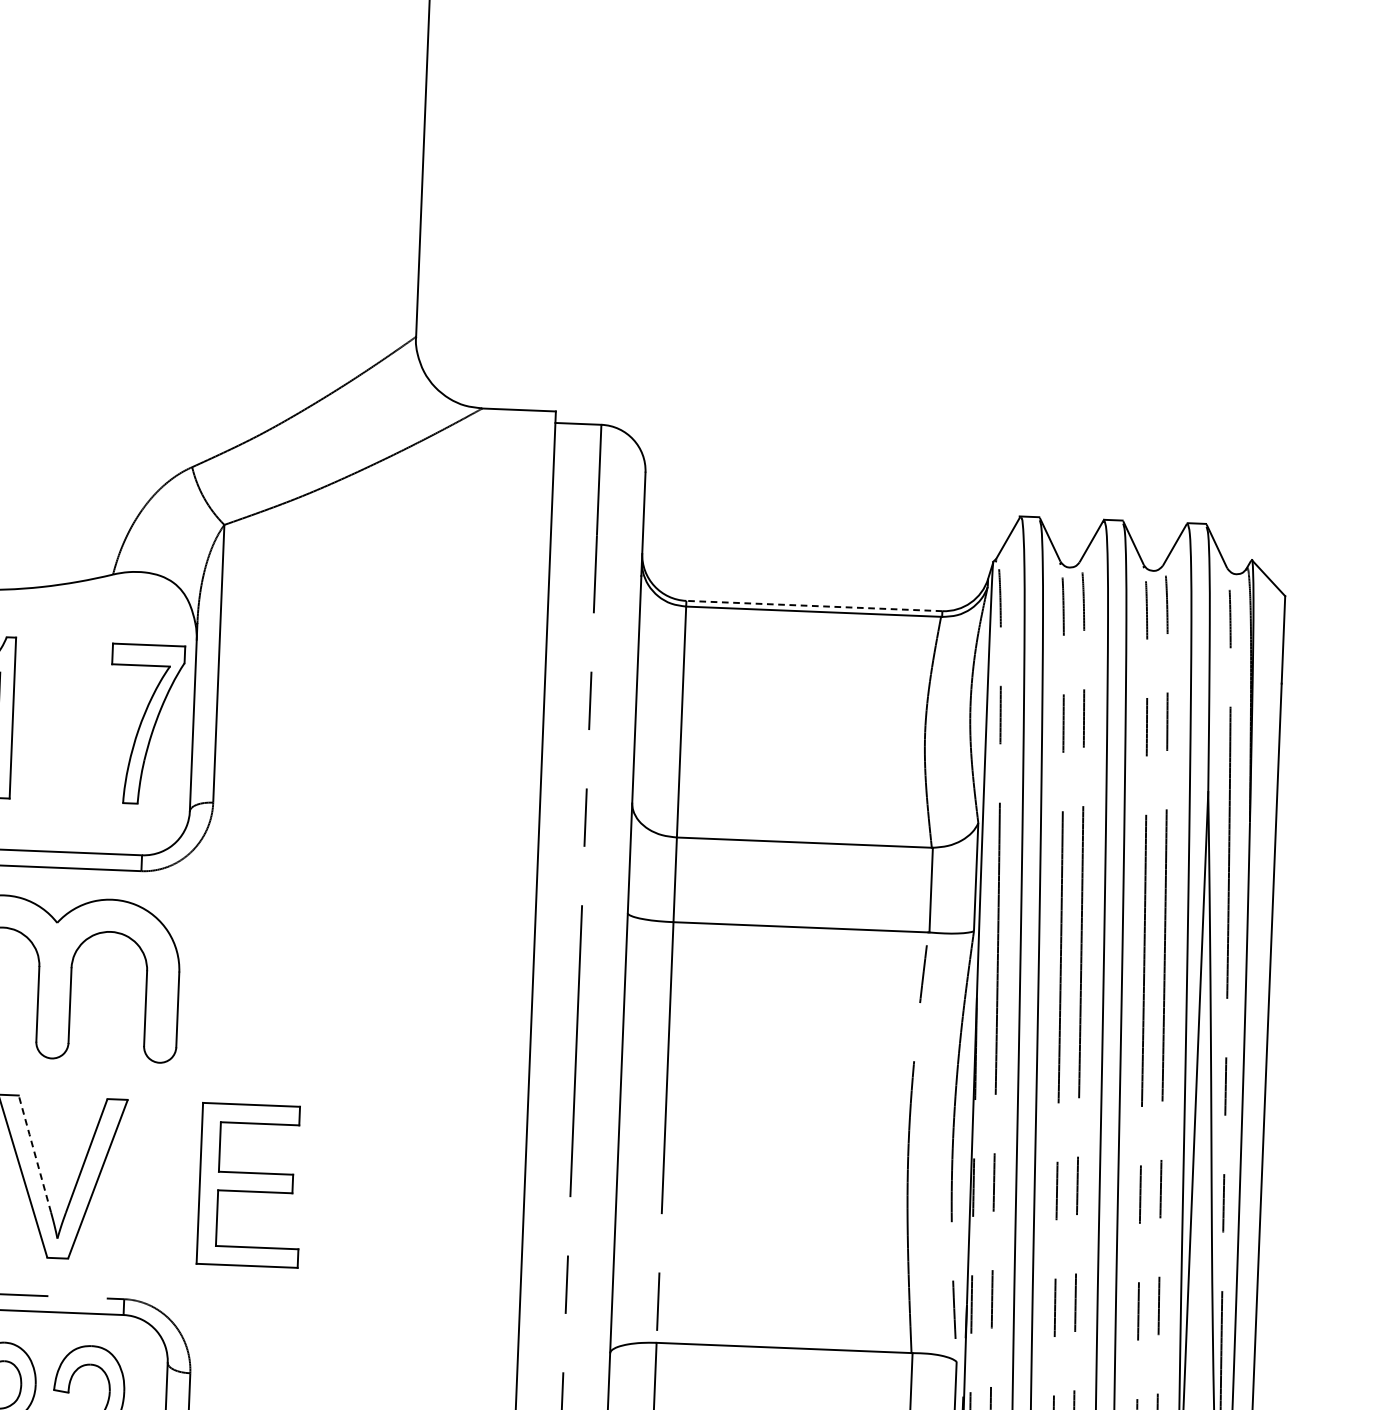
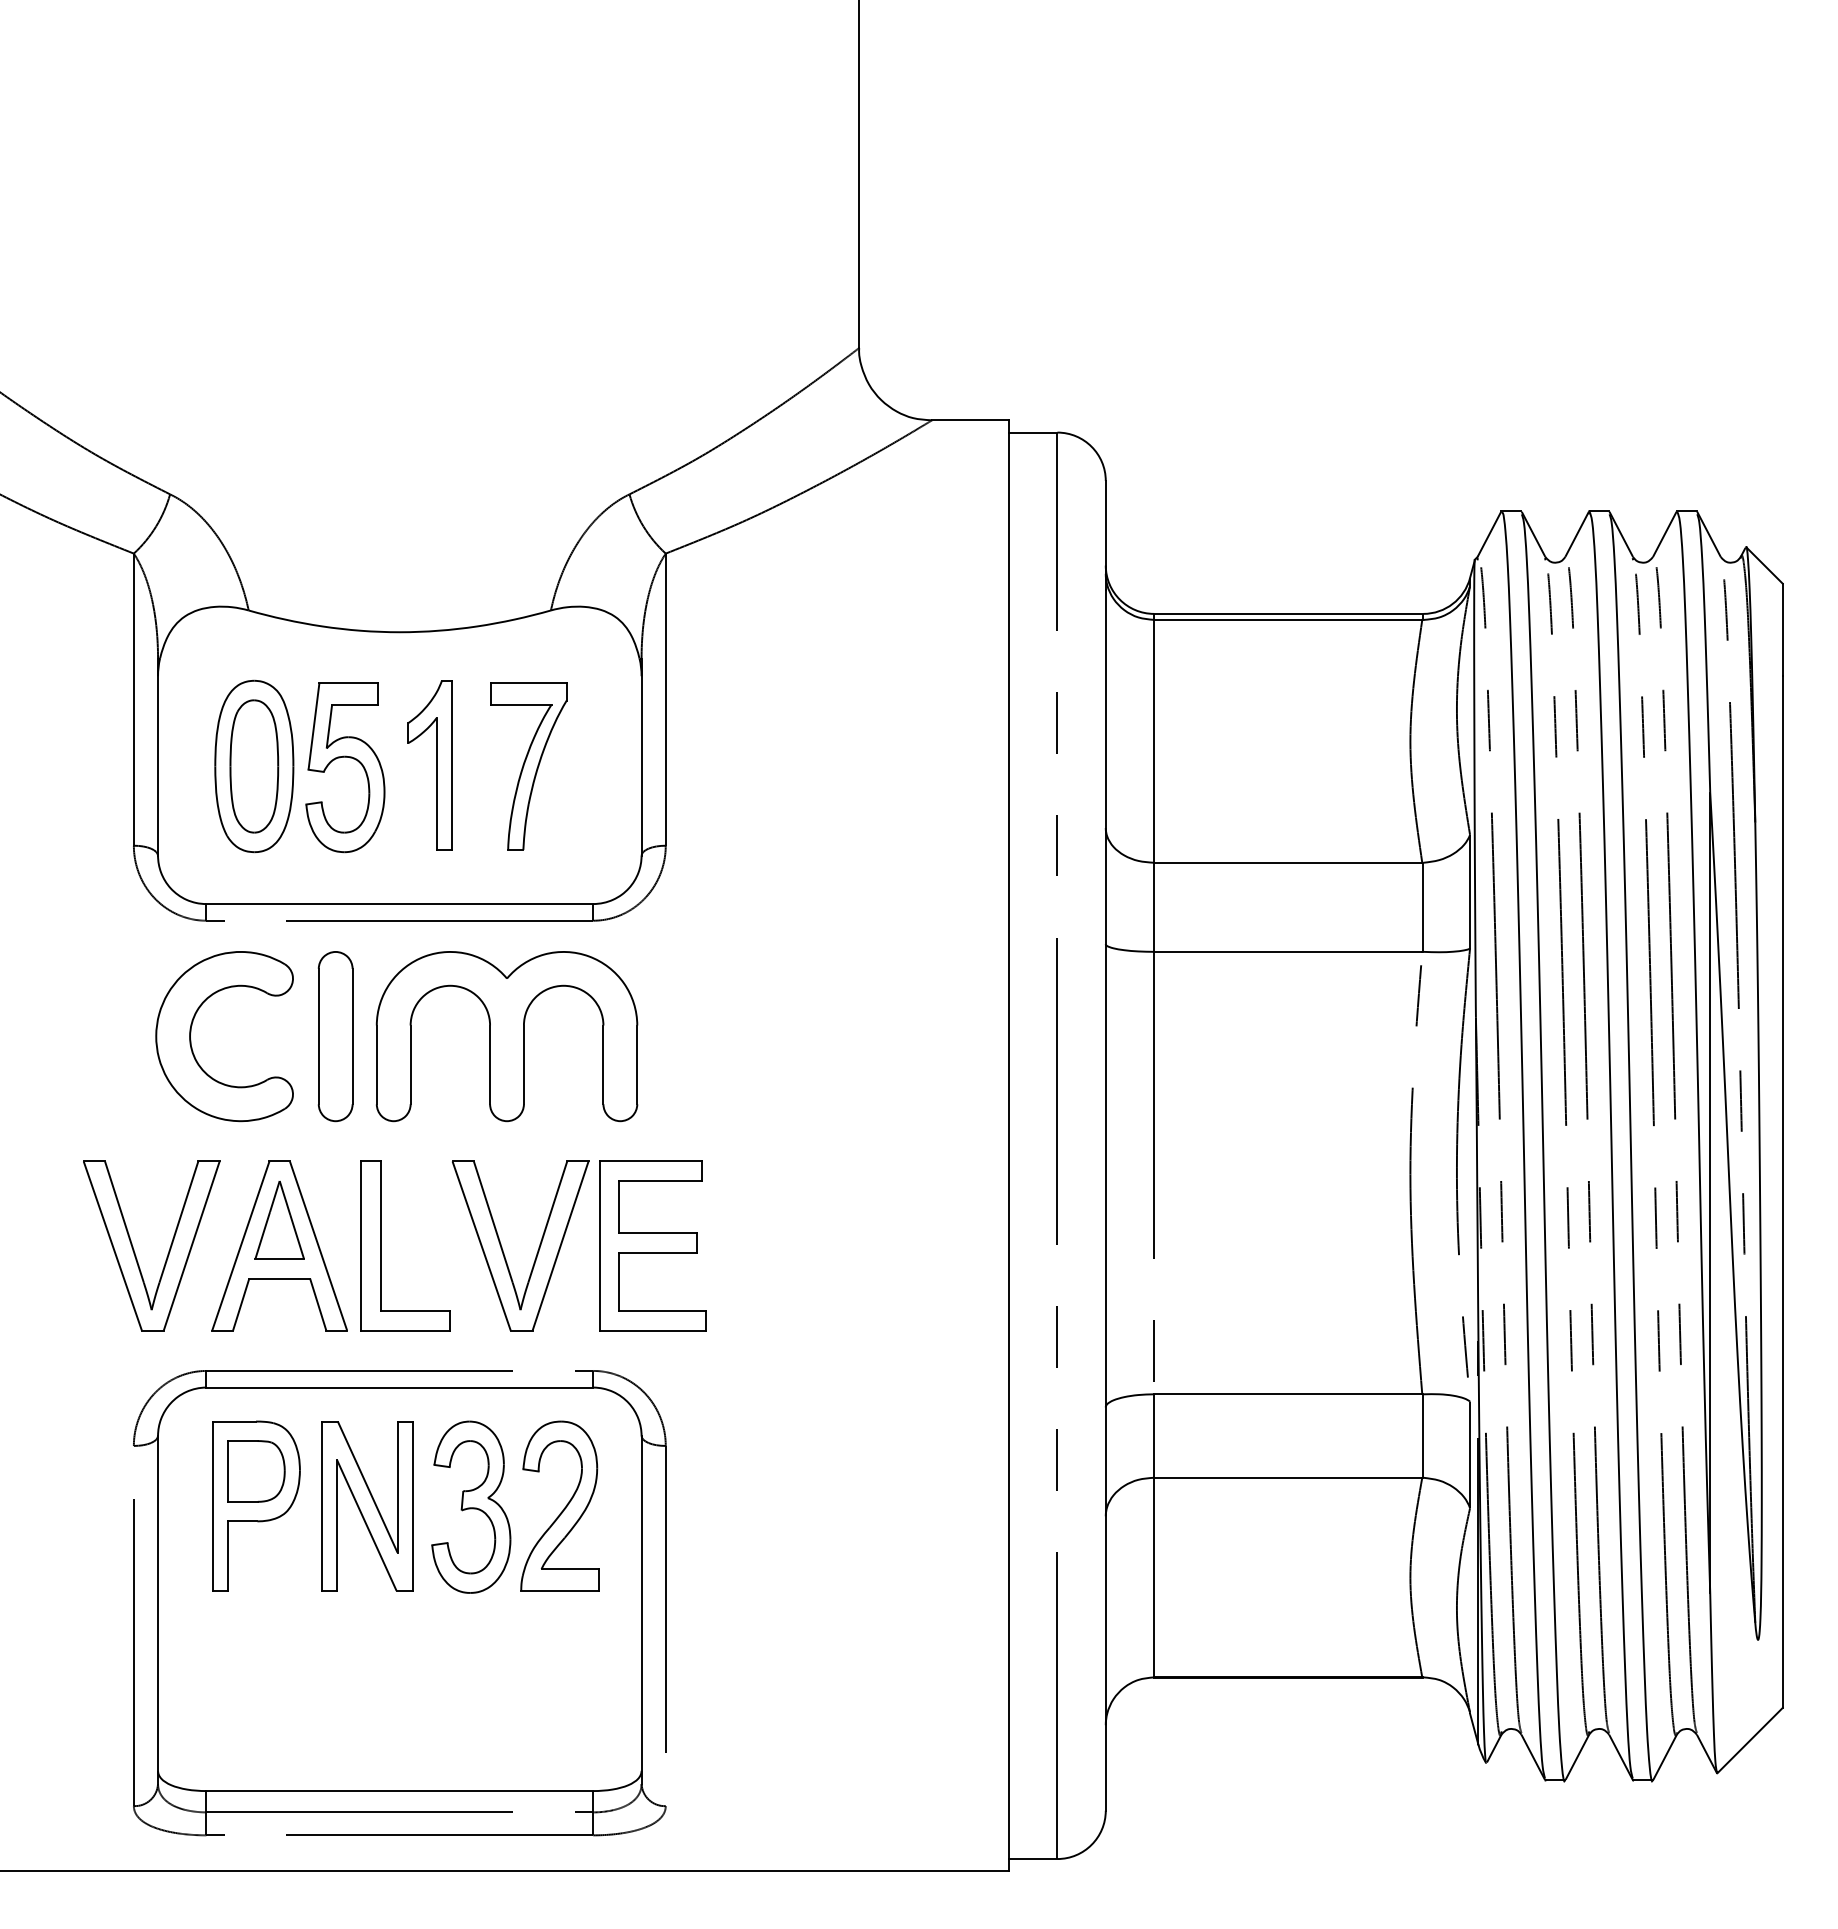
line: (814, 605) -> (1288, 613), dashed -> solid
part: (145, 724) -> (528, 766), moved
line: (35, 1153) -> (493, 1221), dashed -> solid
part: (250, 1184) -> (652, 1245), moved

